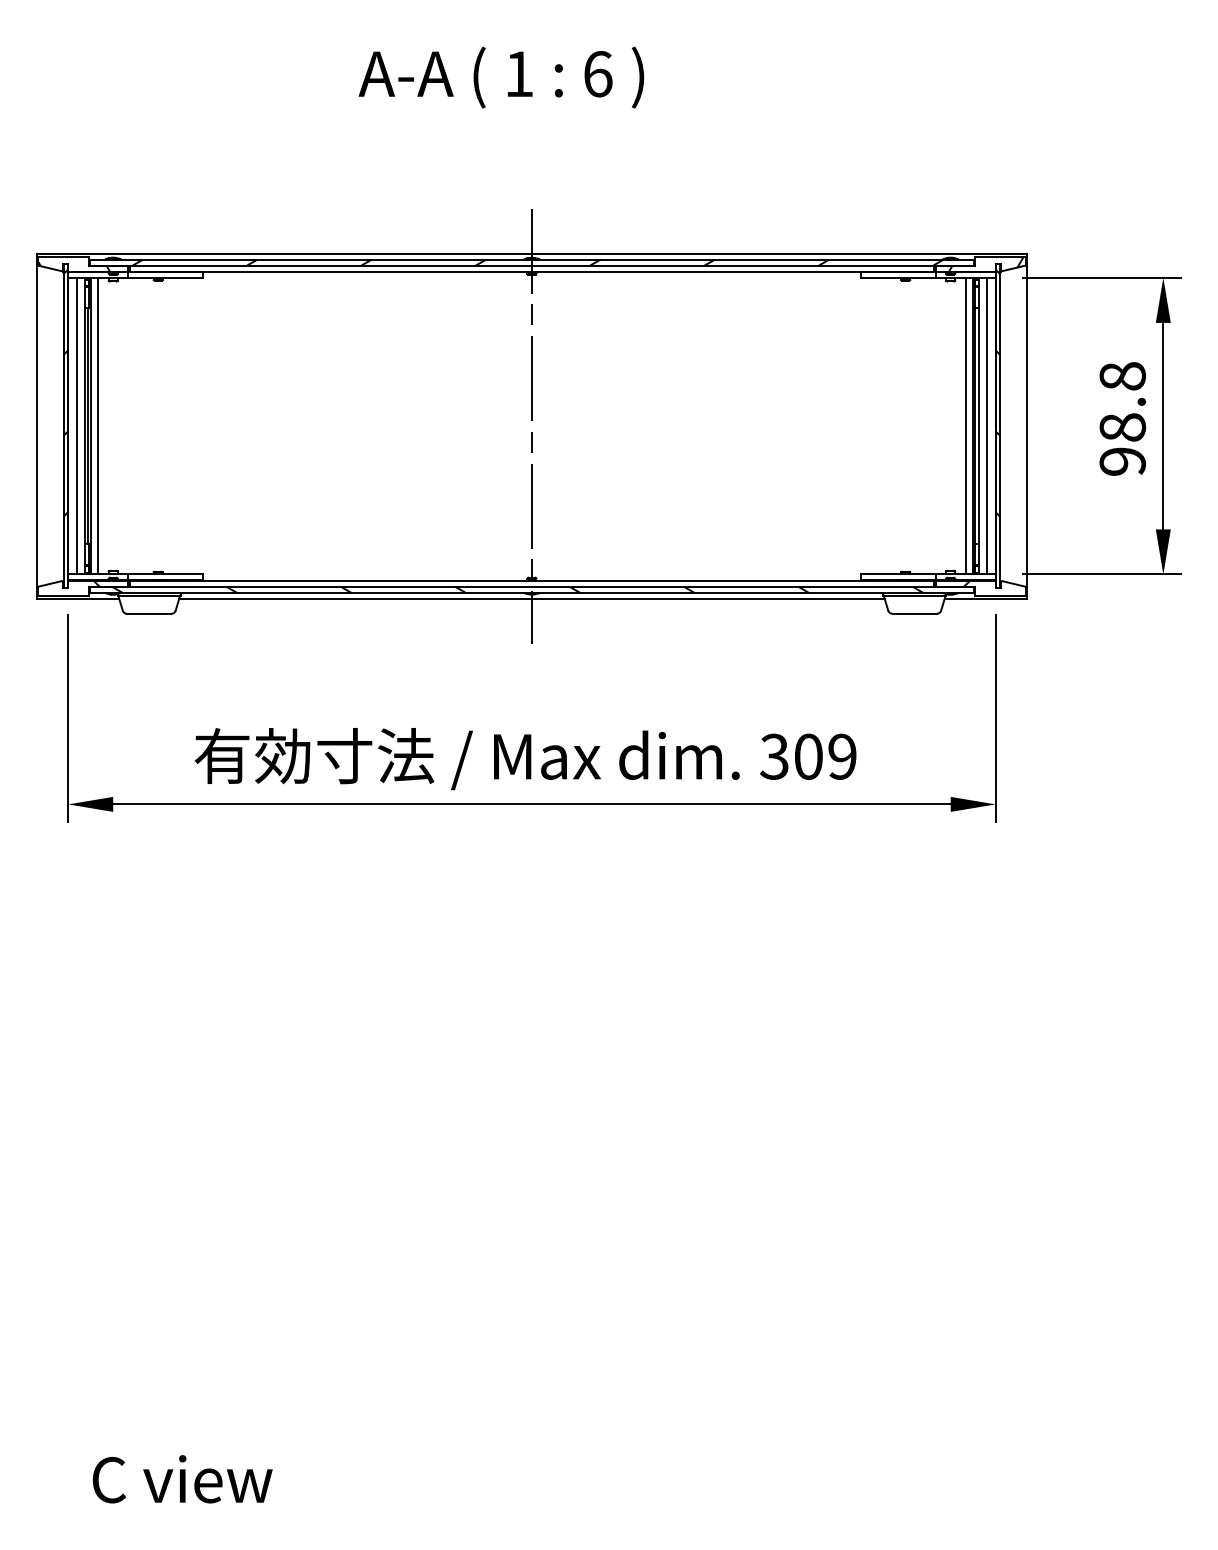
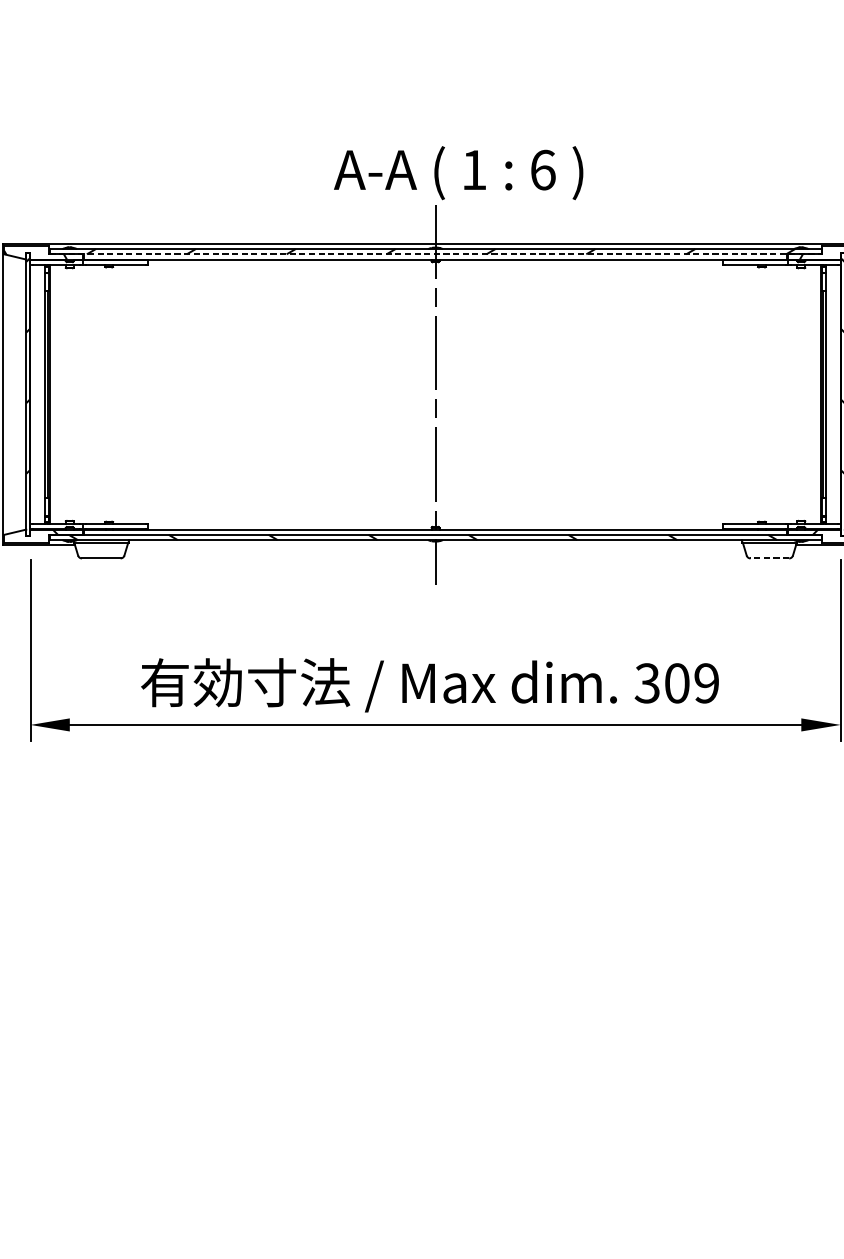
text: (501, 77) -> (458, 173), moved
line: (532, 265) -> (436, 254), solid -> dashed
line: (77, 425) -> (38, 393), removed
line: (98, 425) -> (56, 393), removed
line: (965, 425) -> (814, 393), removed
line: (986, 425) -> (832, 393), removed
line: (531, 598) -> (435, 545), removed
line: (914, 613) -> (769, 558), solid -> dashed

